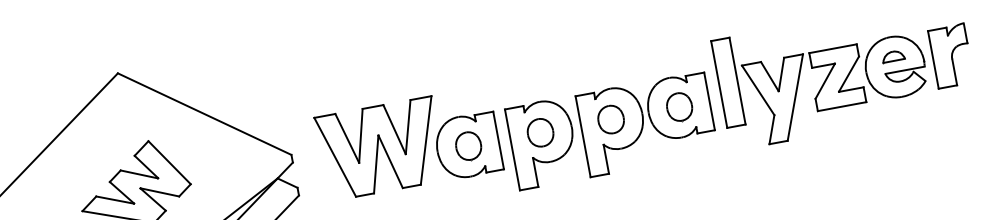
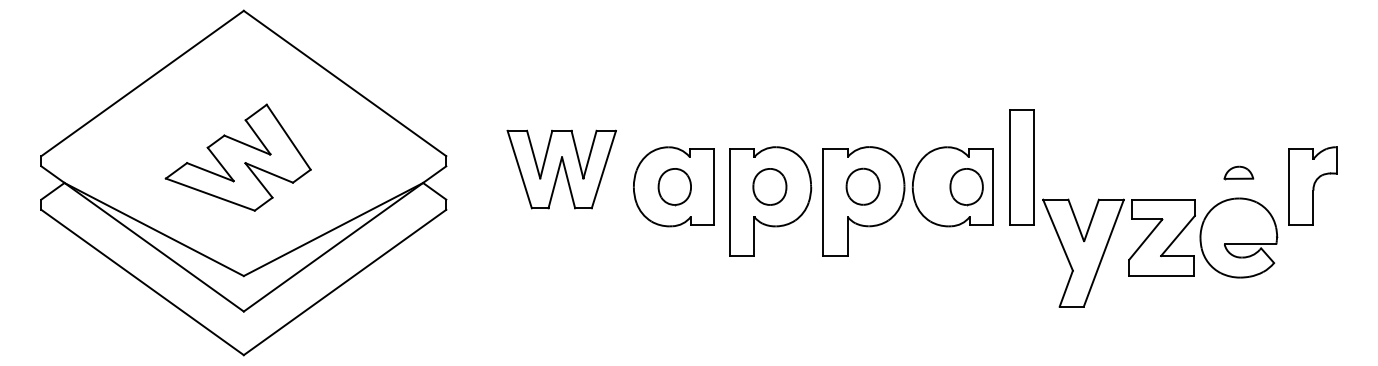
part: (838, 89) -> (1160, 252), moved
part: (679, 107) -> (966, 187), moved
part: (380, 148) -> (561, 169), size x0.7

